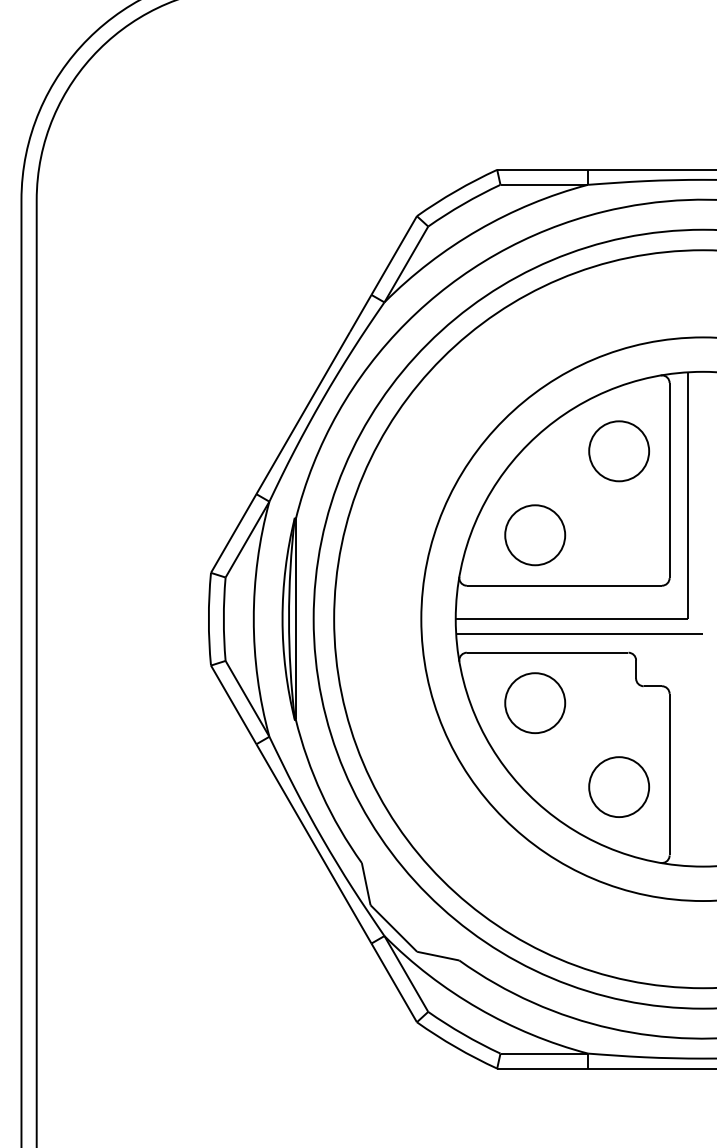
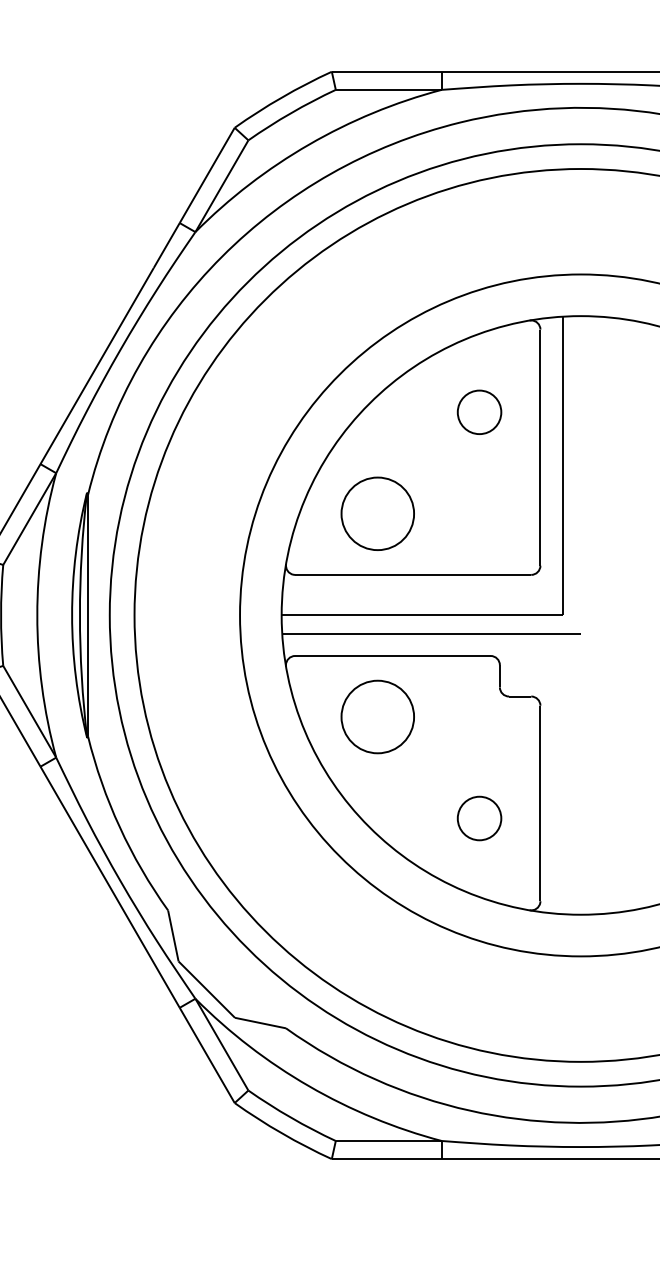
part: (619, 451) -> (479, 412), size x0.6
part: (619, 786) -> (479, 817), size x0.6

